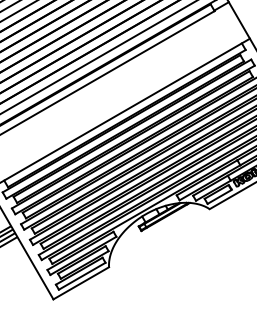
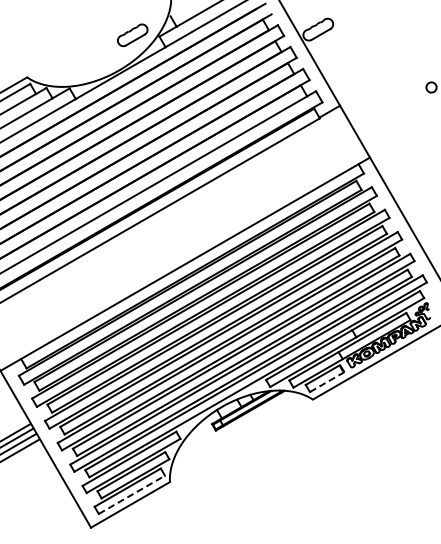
line: (219, 197) -> (327, 382), solid -> dashed
line: (82, 276) -> (132, 494), solid -> dashed

